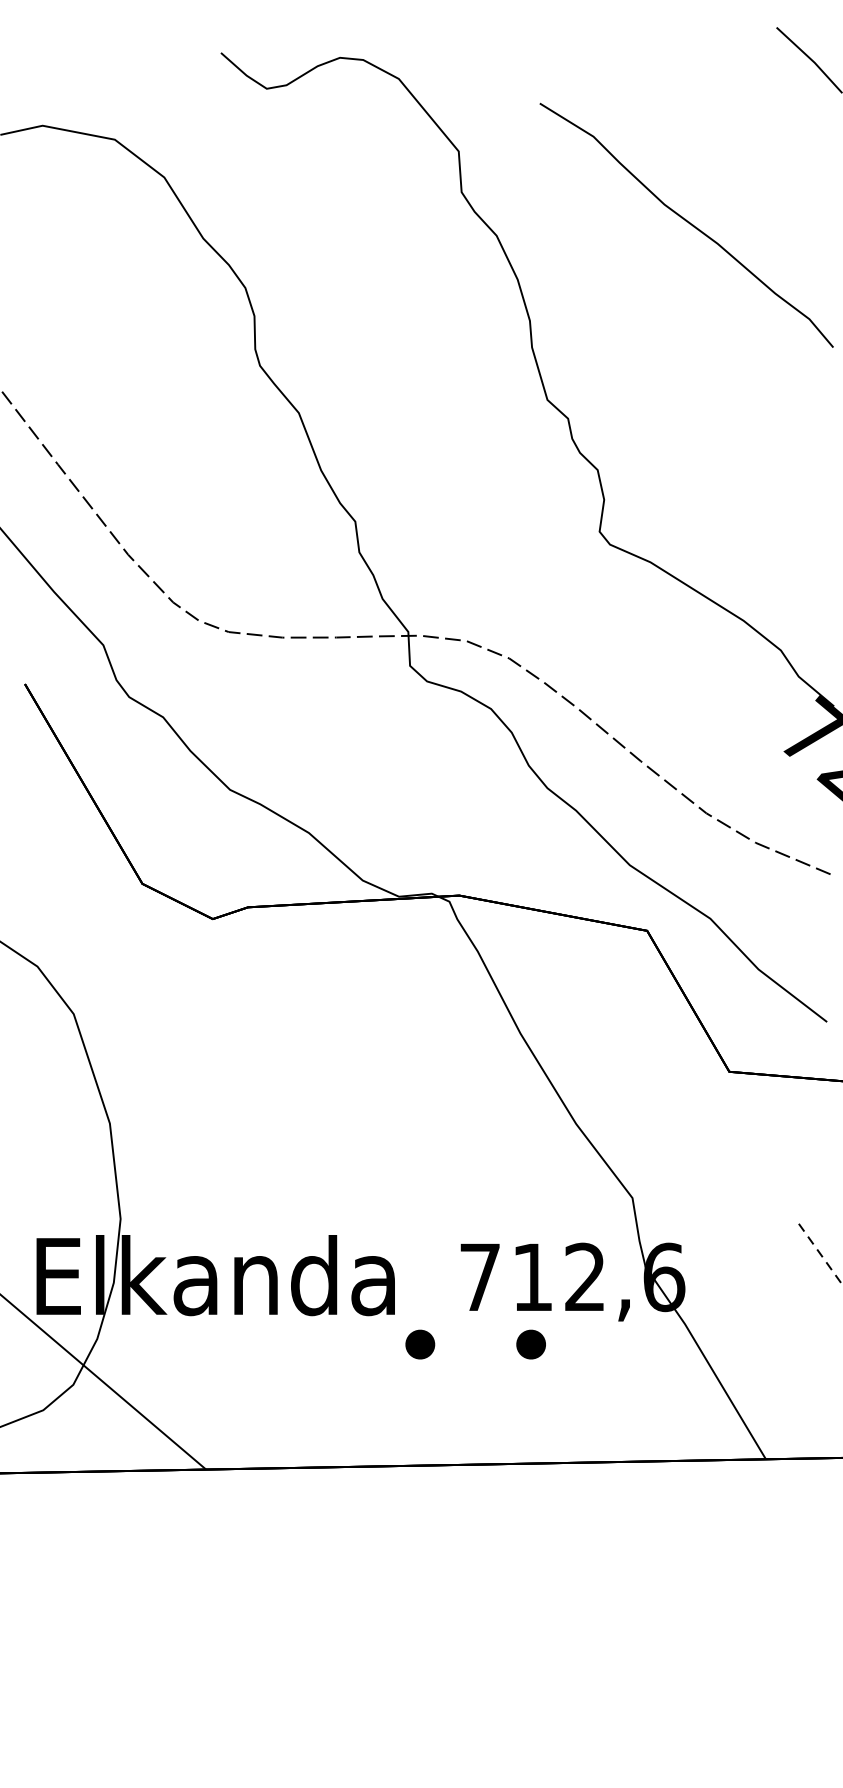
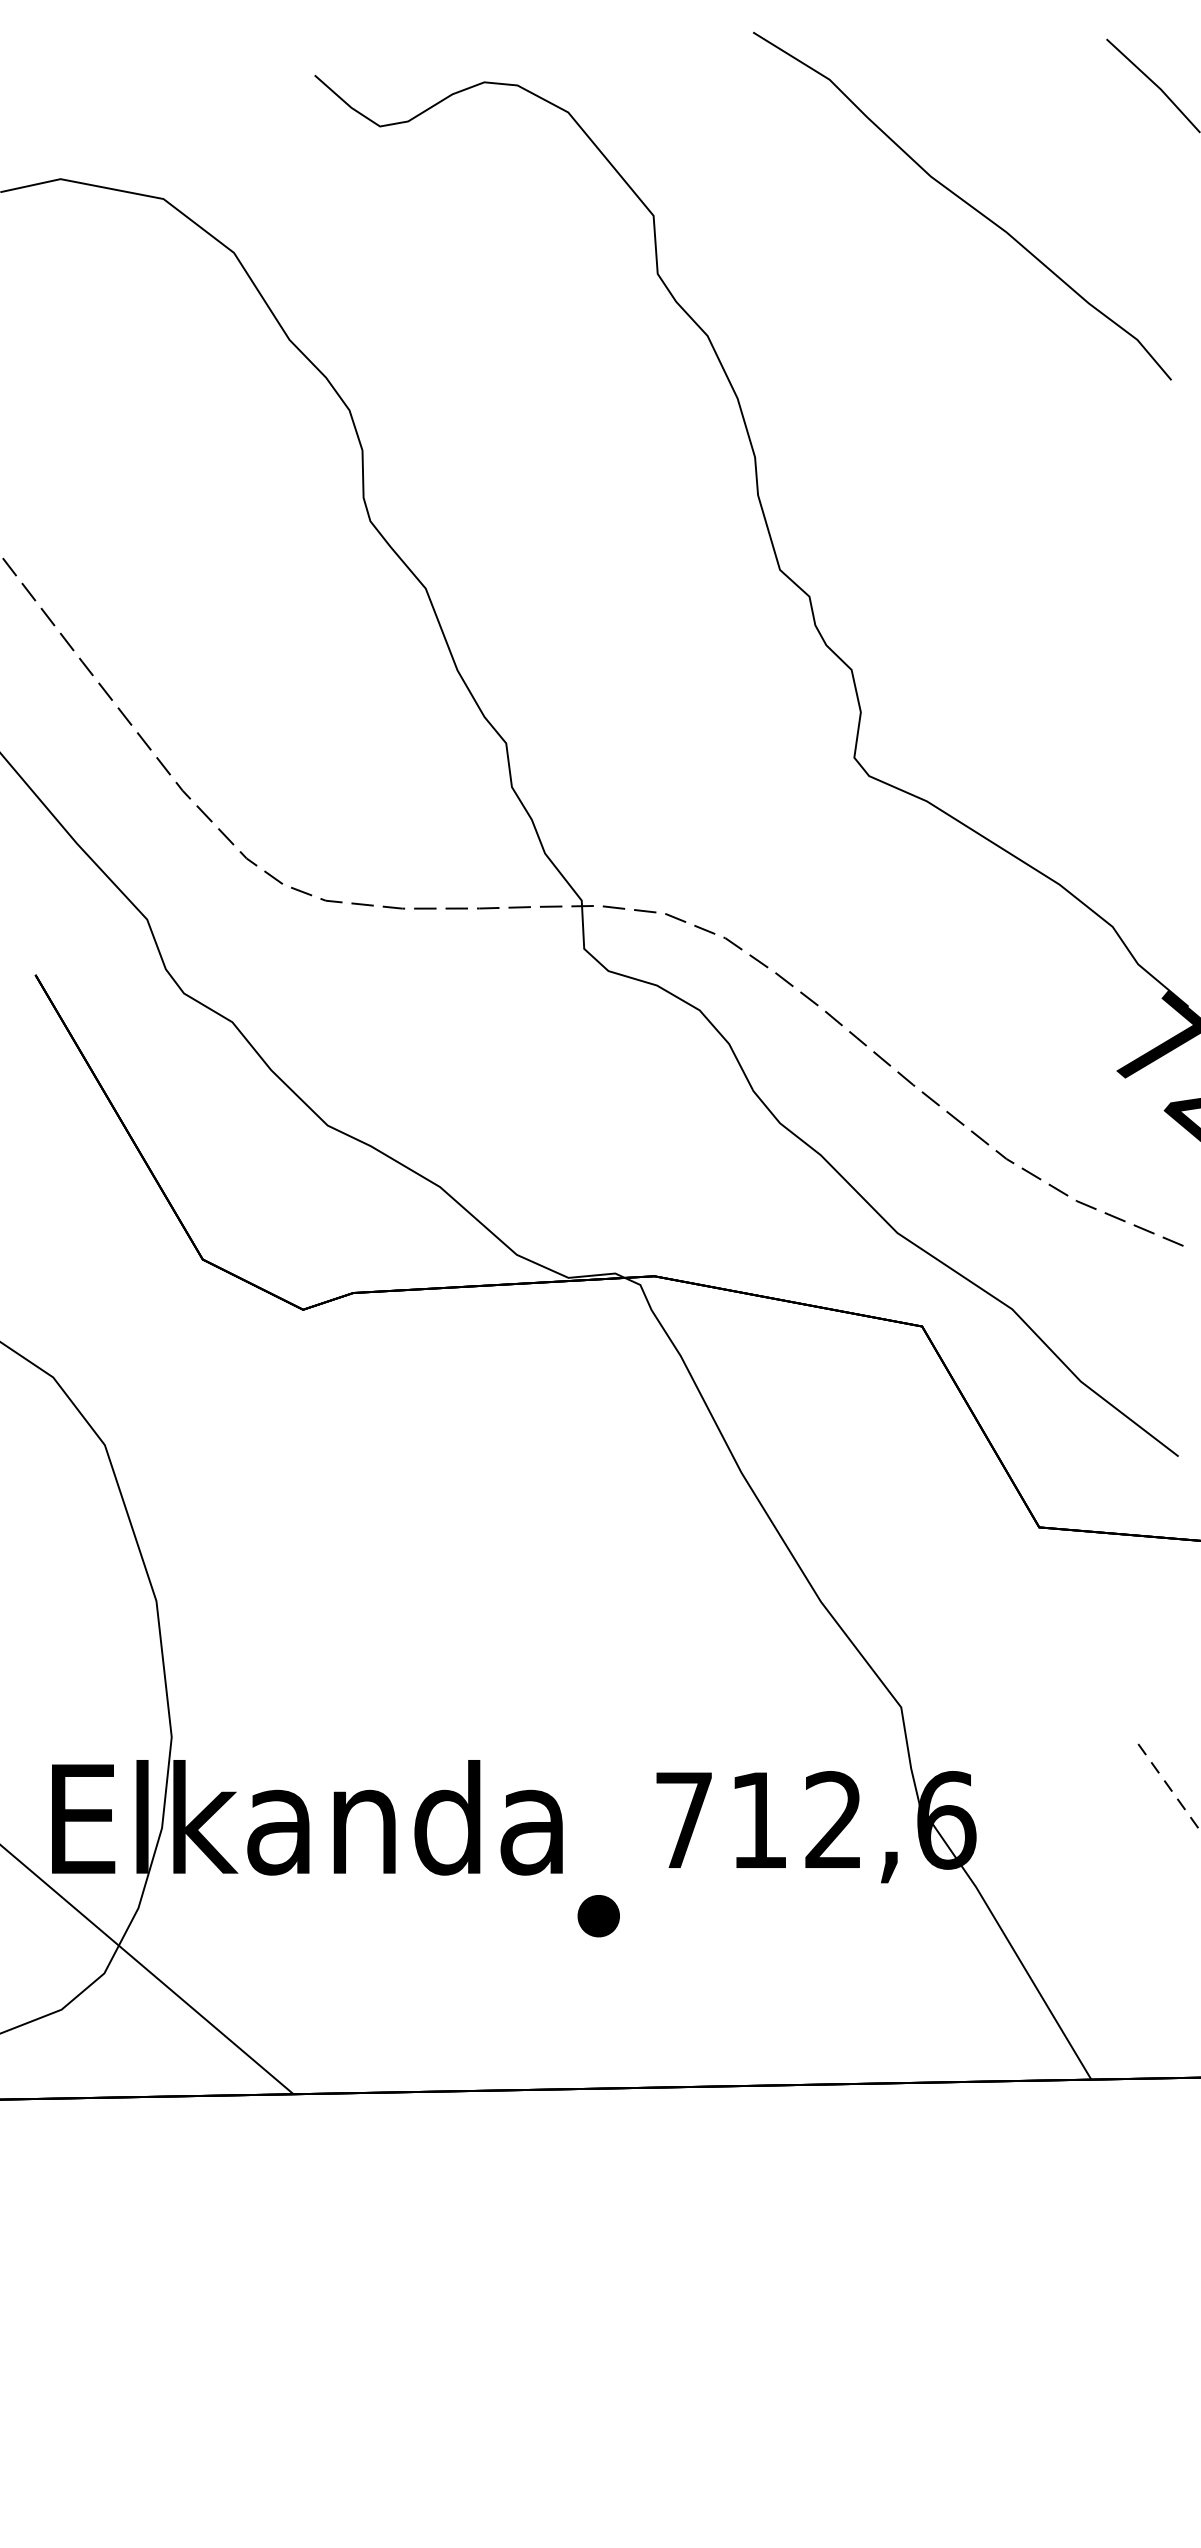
curve: (688, 222) -> (964, 202), moved
part: (530, 1344) -> (756, 1916), removed

